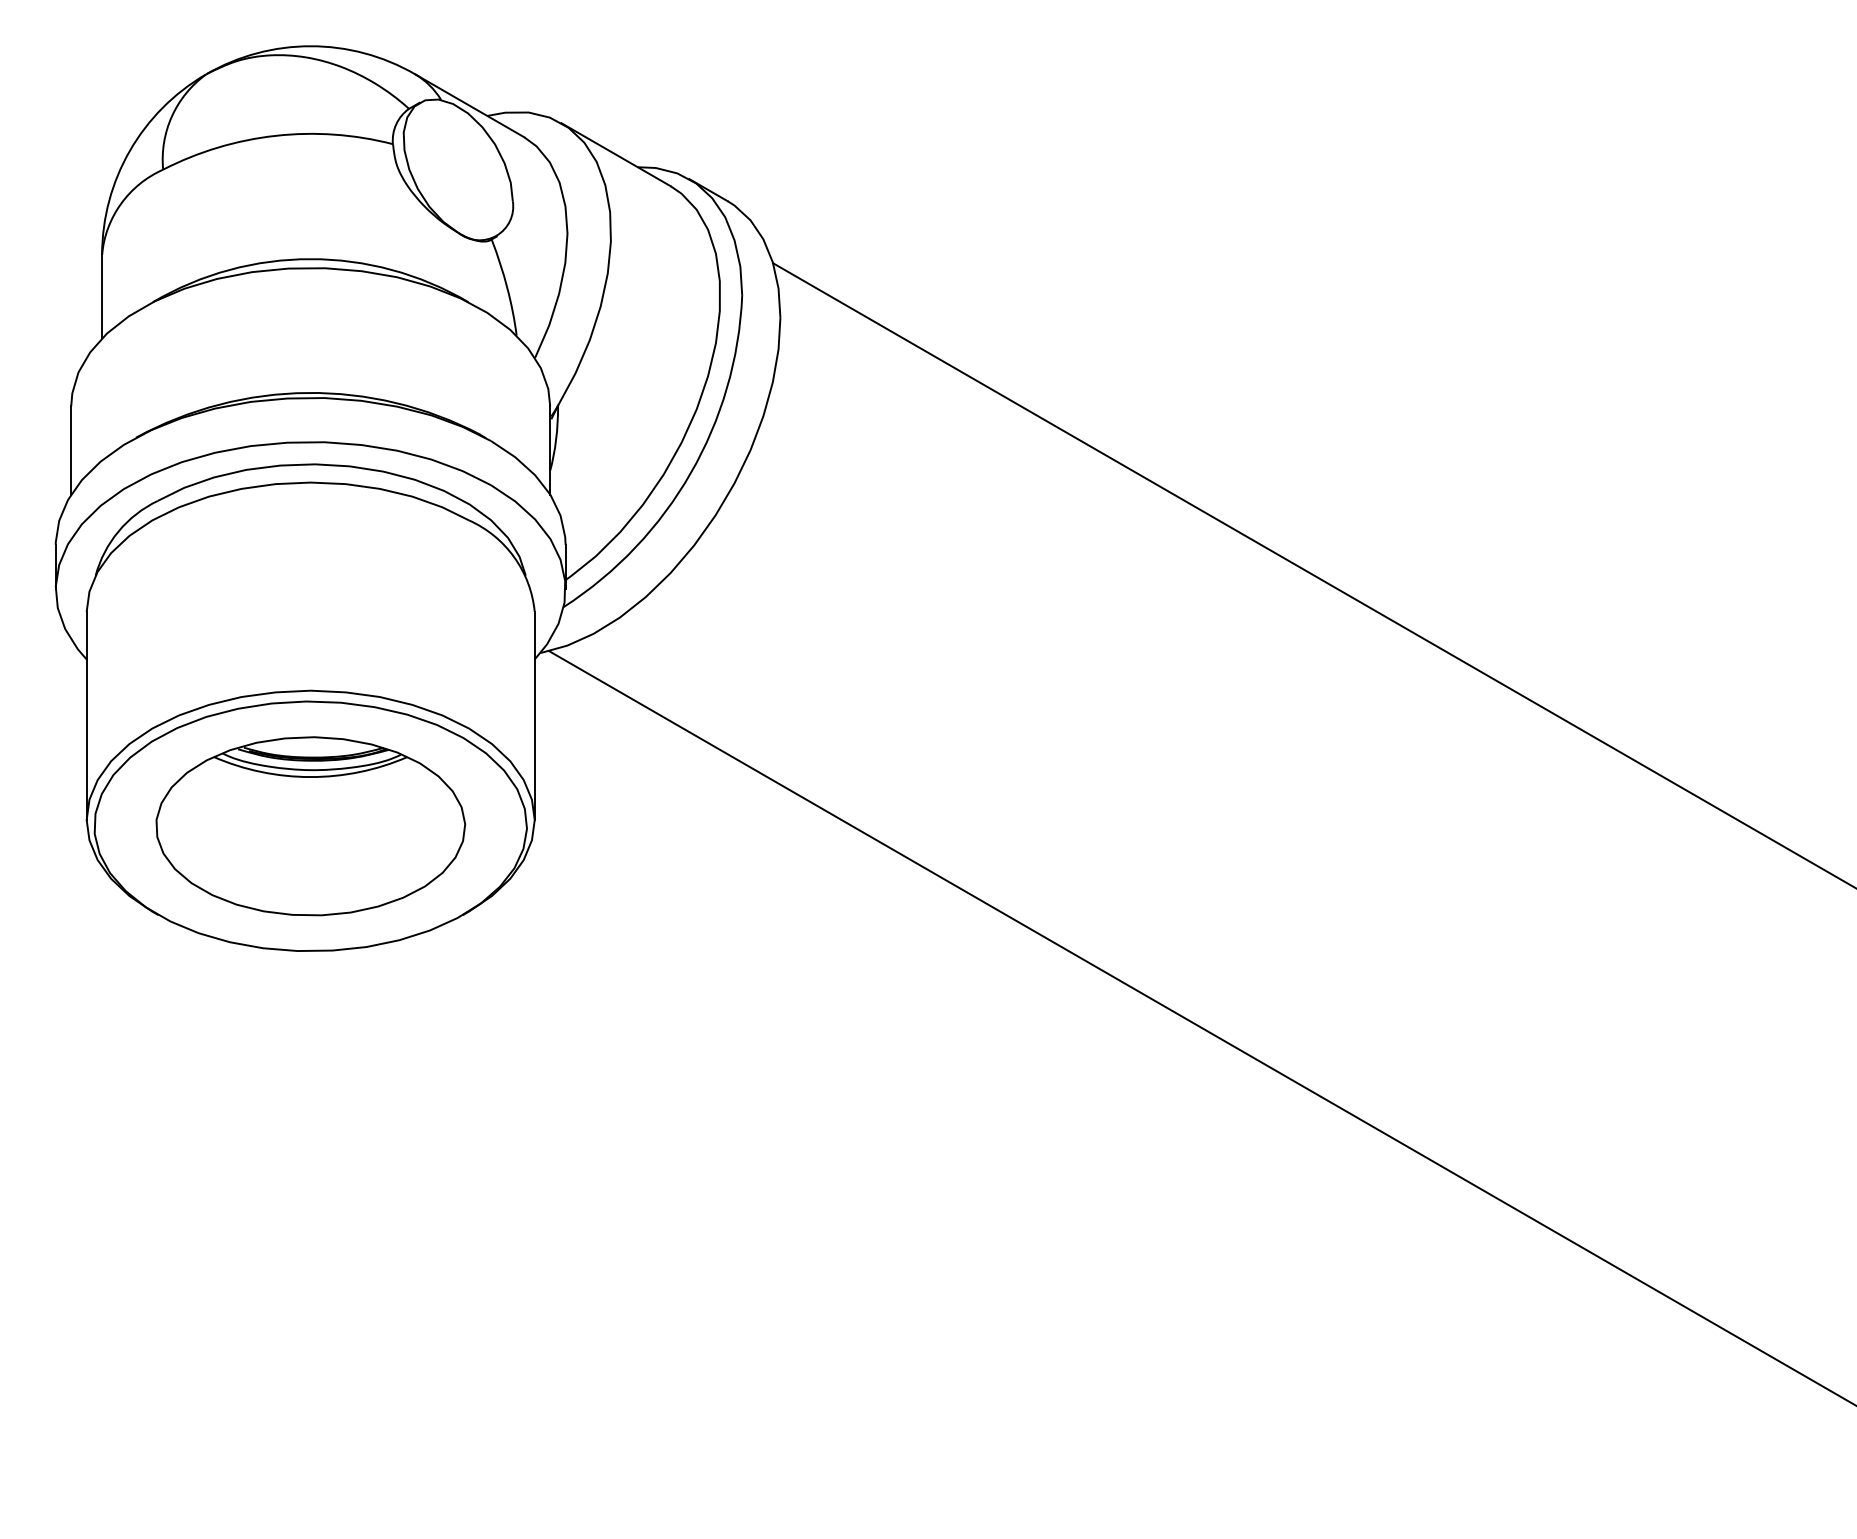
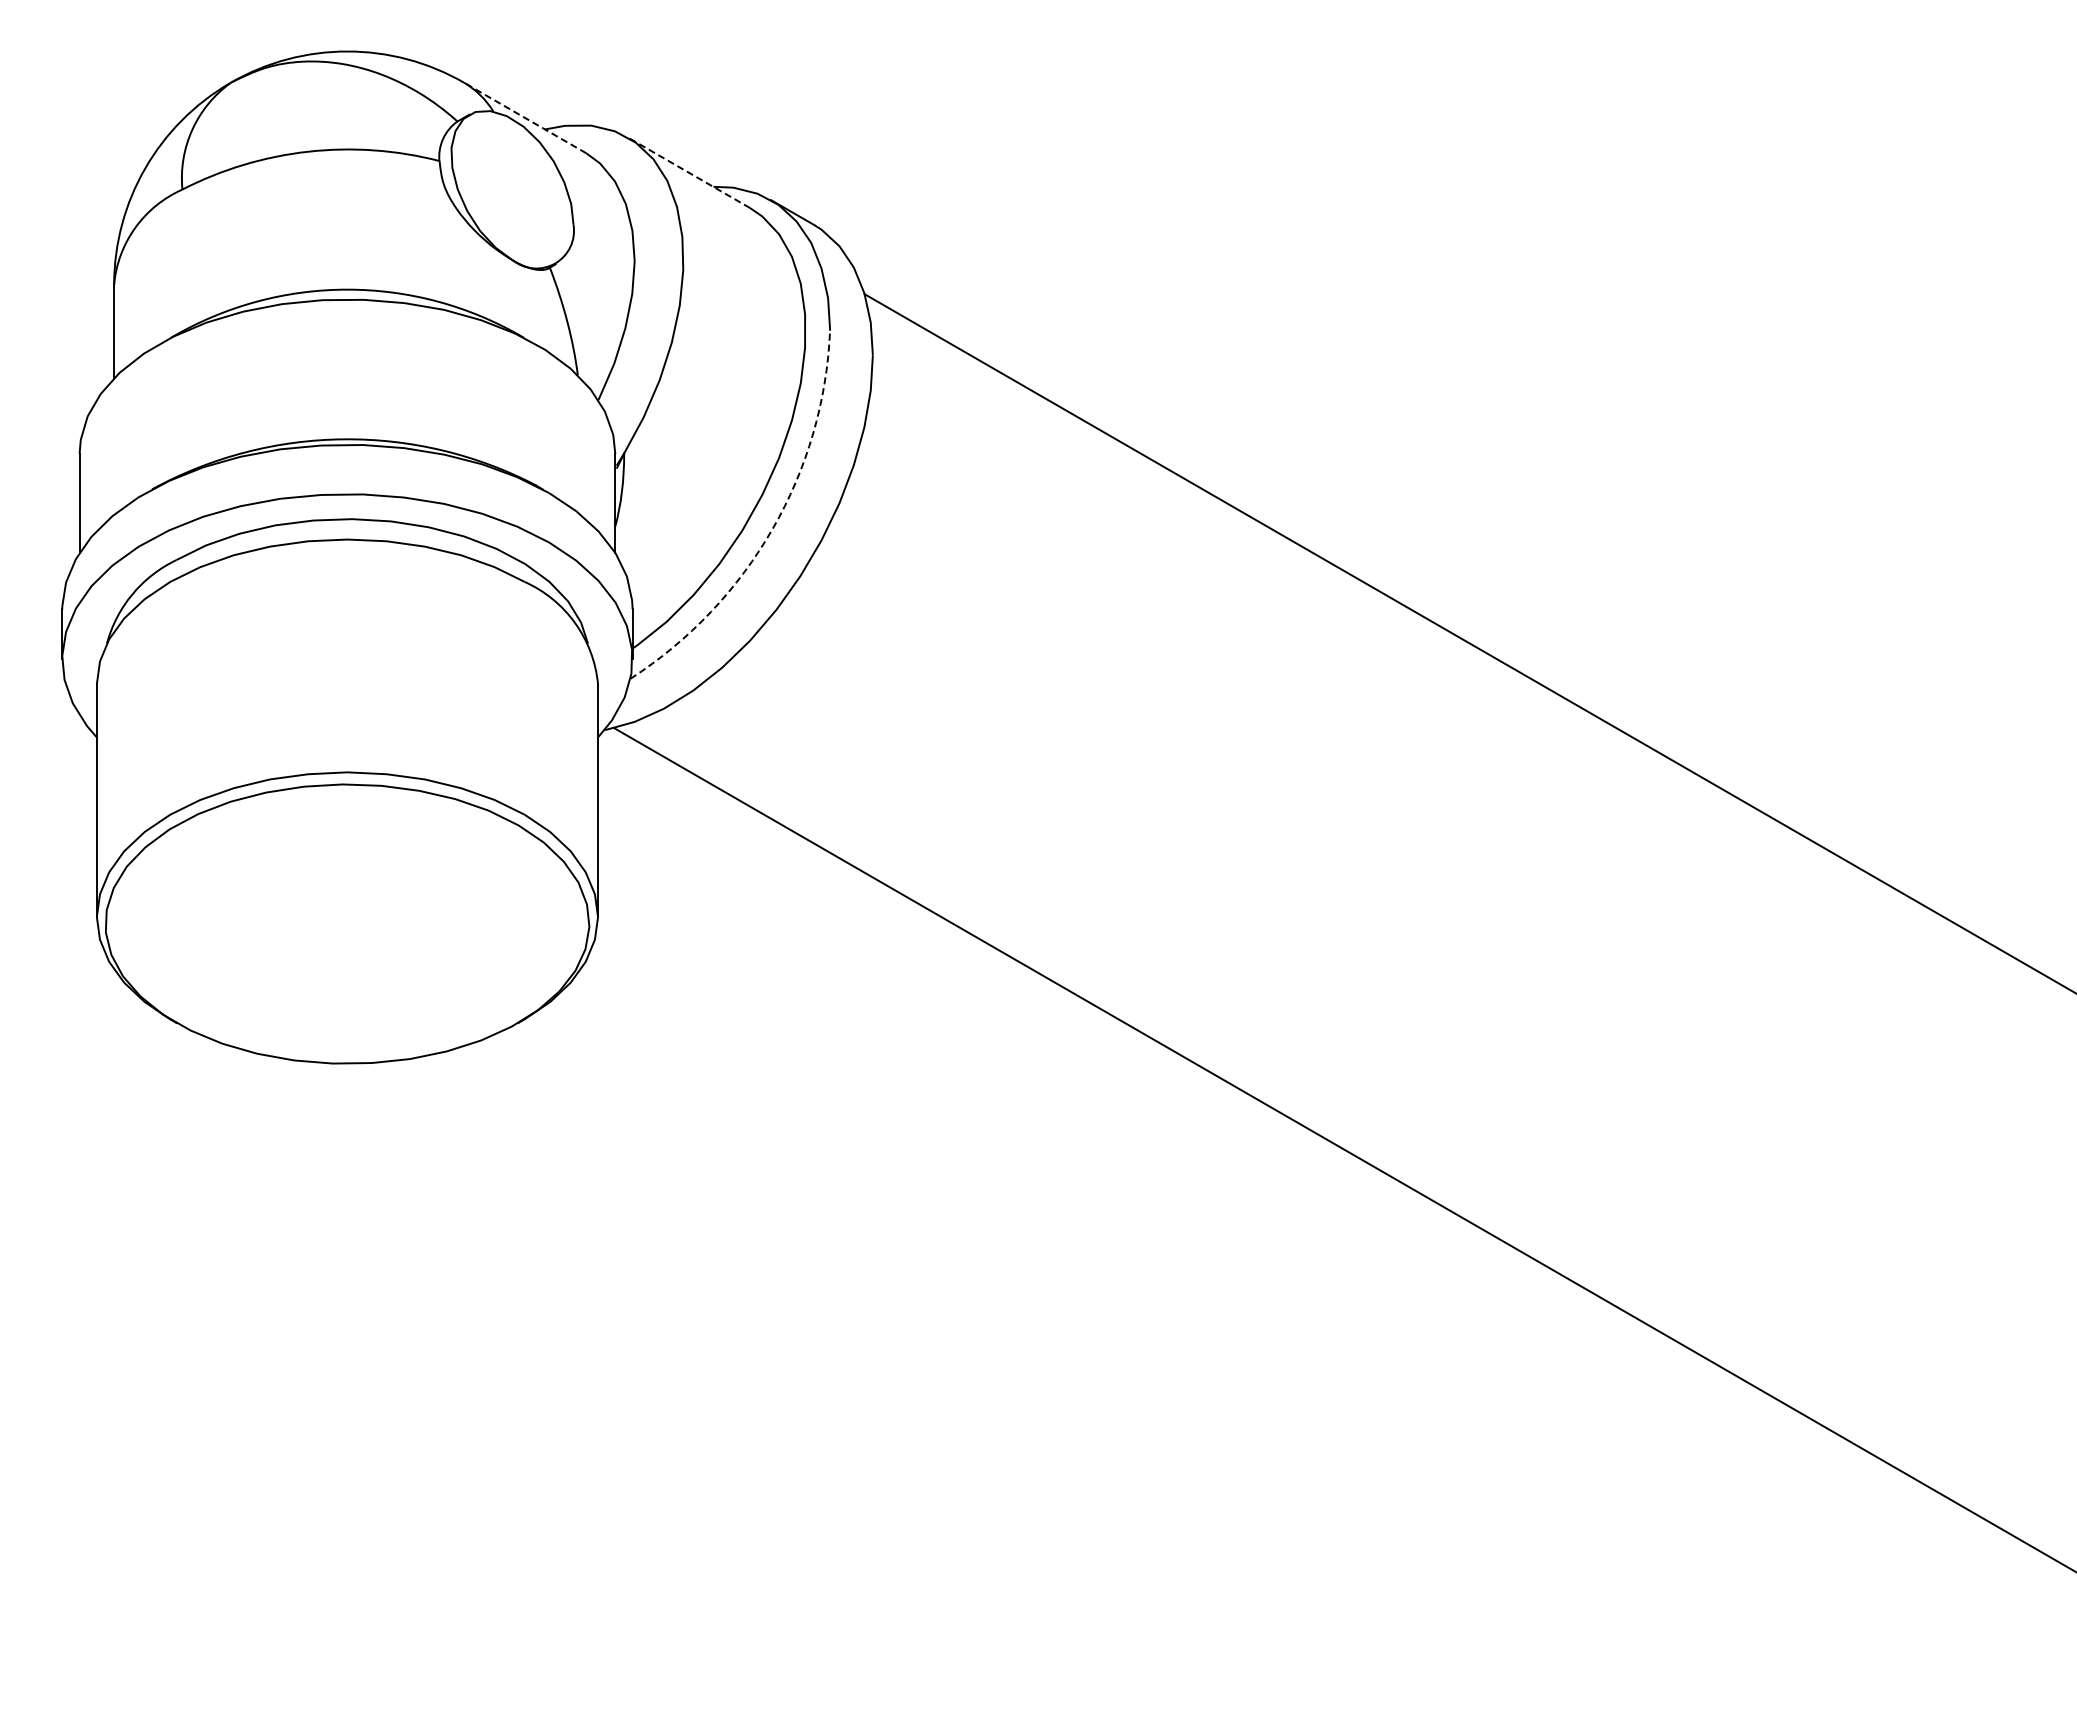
line: (469, 106) -> (525, 118), solid -> dashed
line: (616, 154) -> (689, 172), solid -> dashed
arc: (690, 473) -> (772, 529), solid -> dashed
part: (310, 825) -> (347, 923), removed

